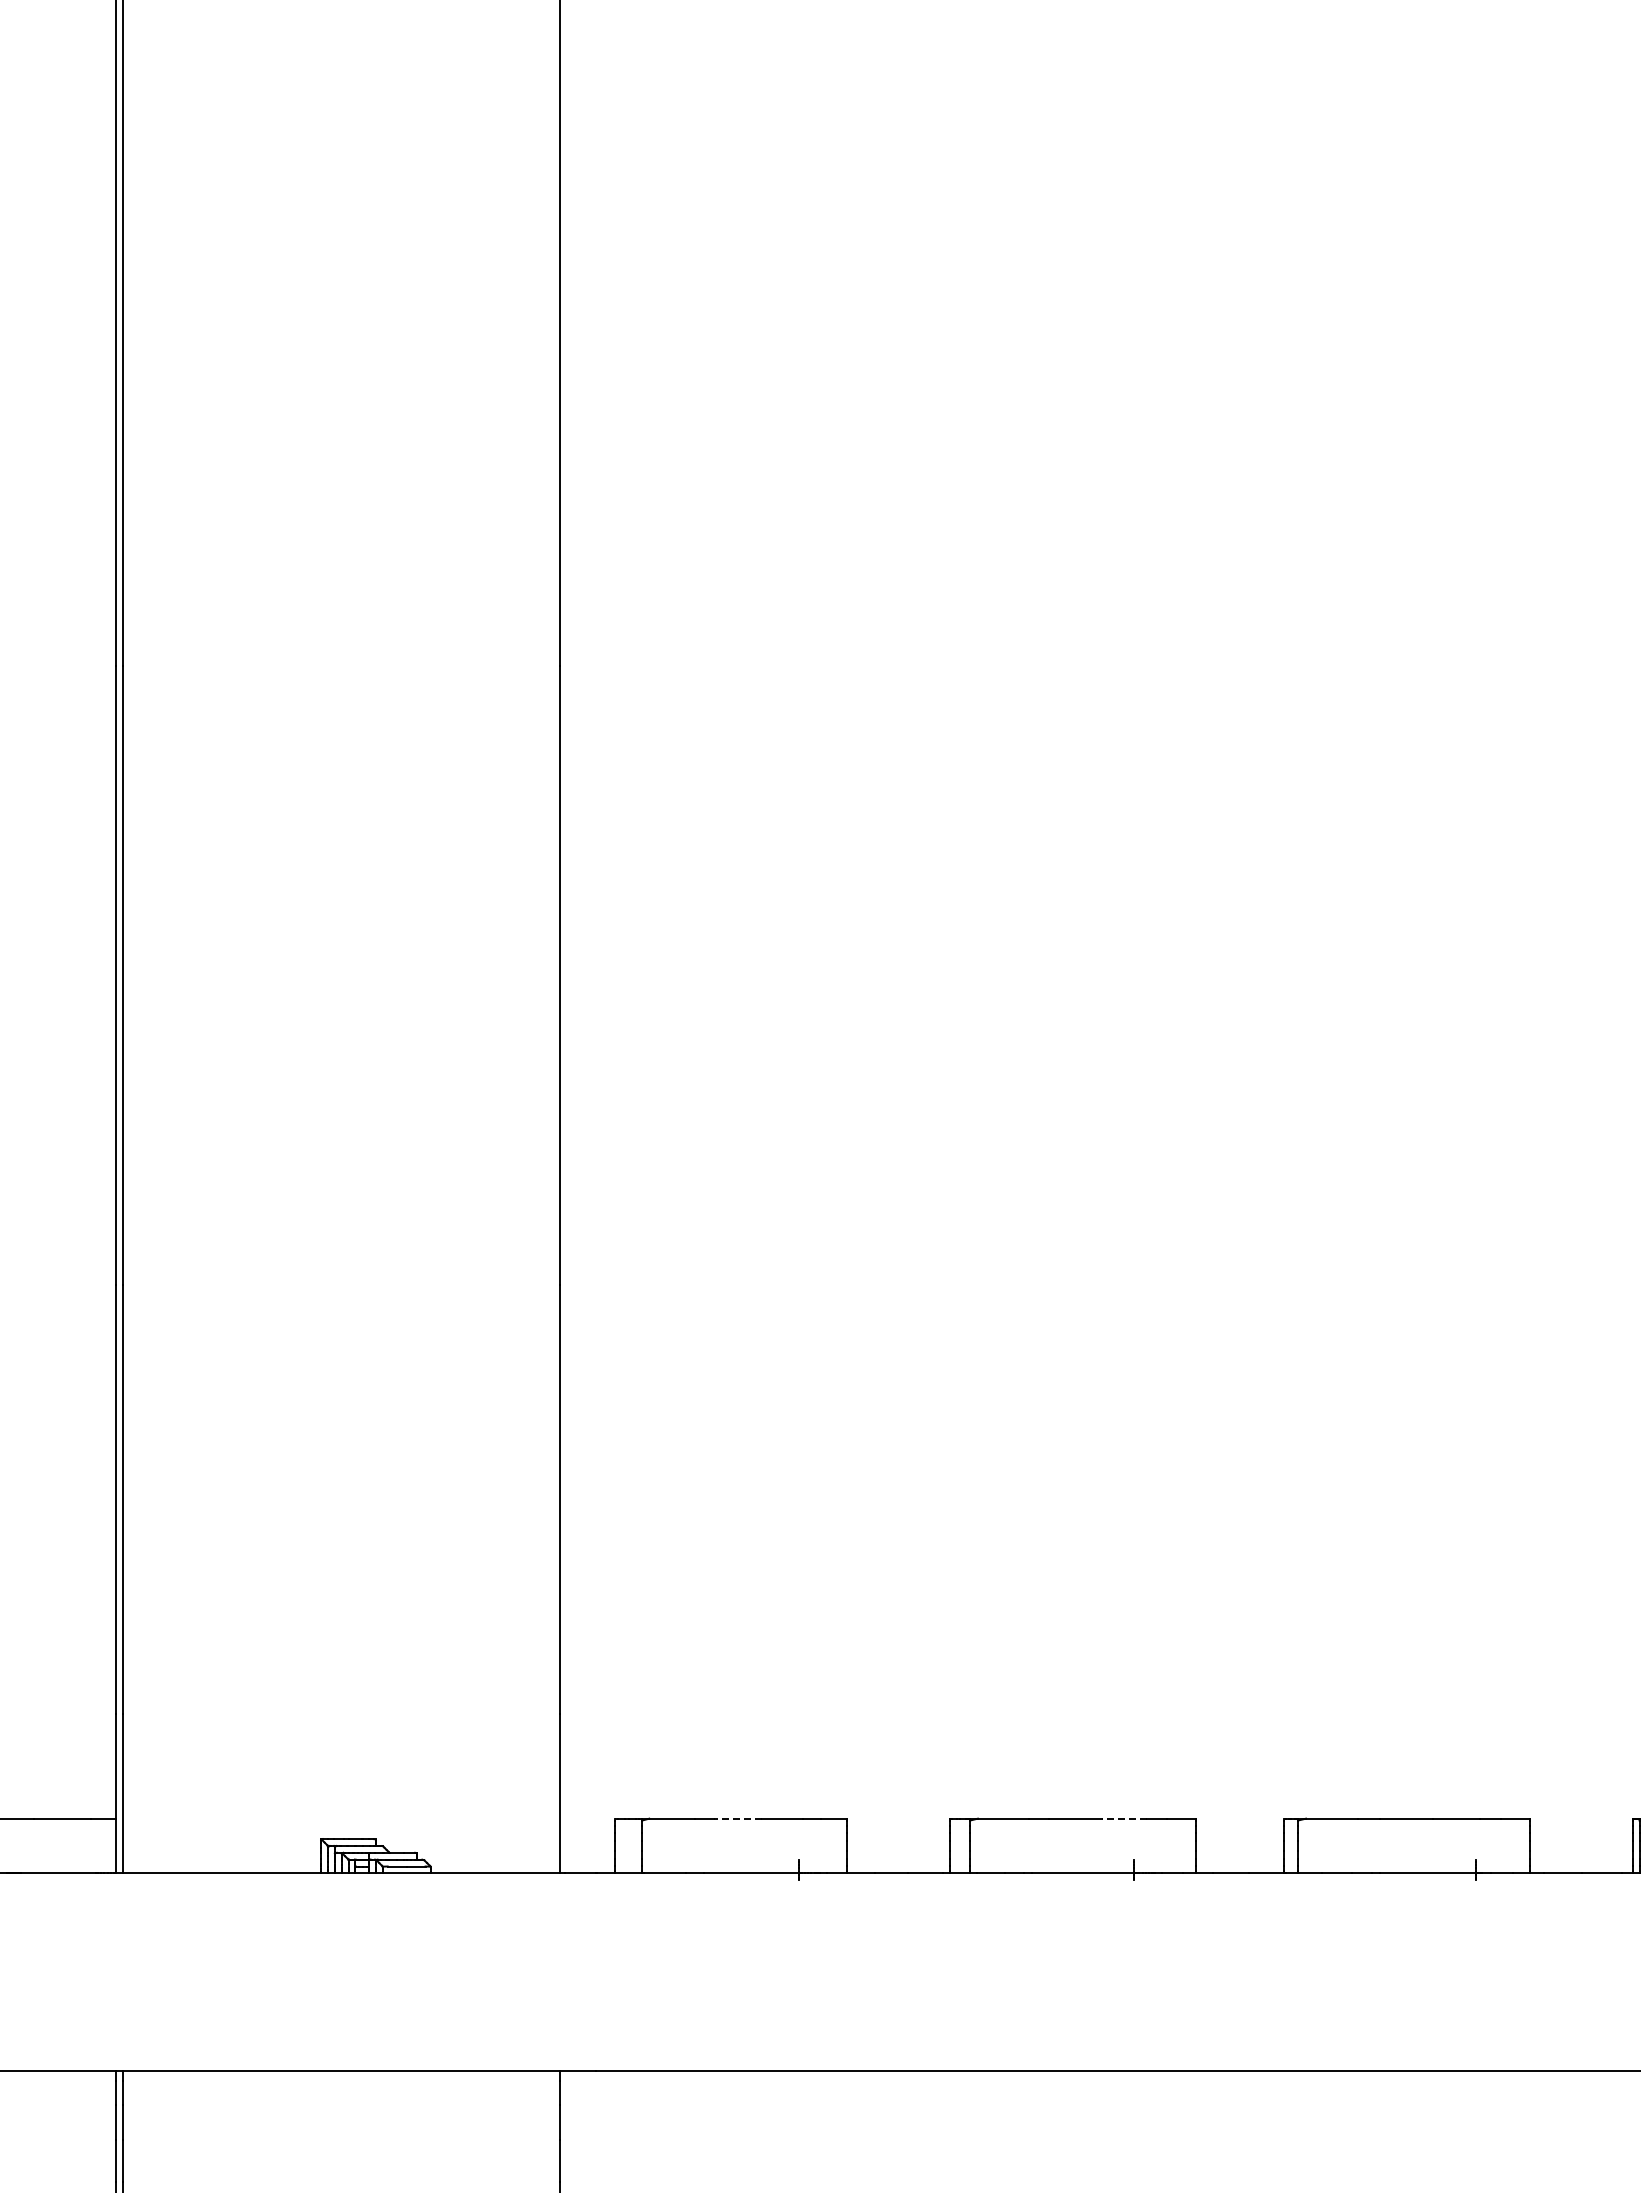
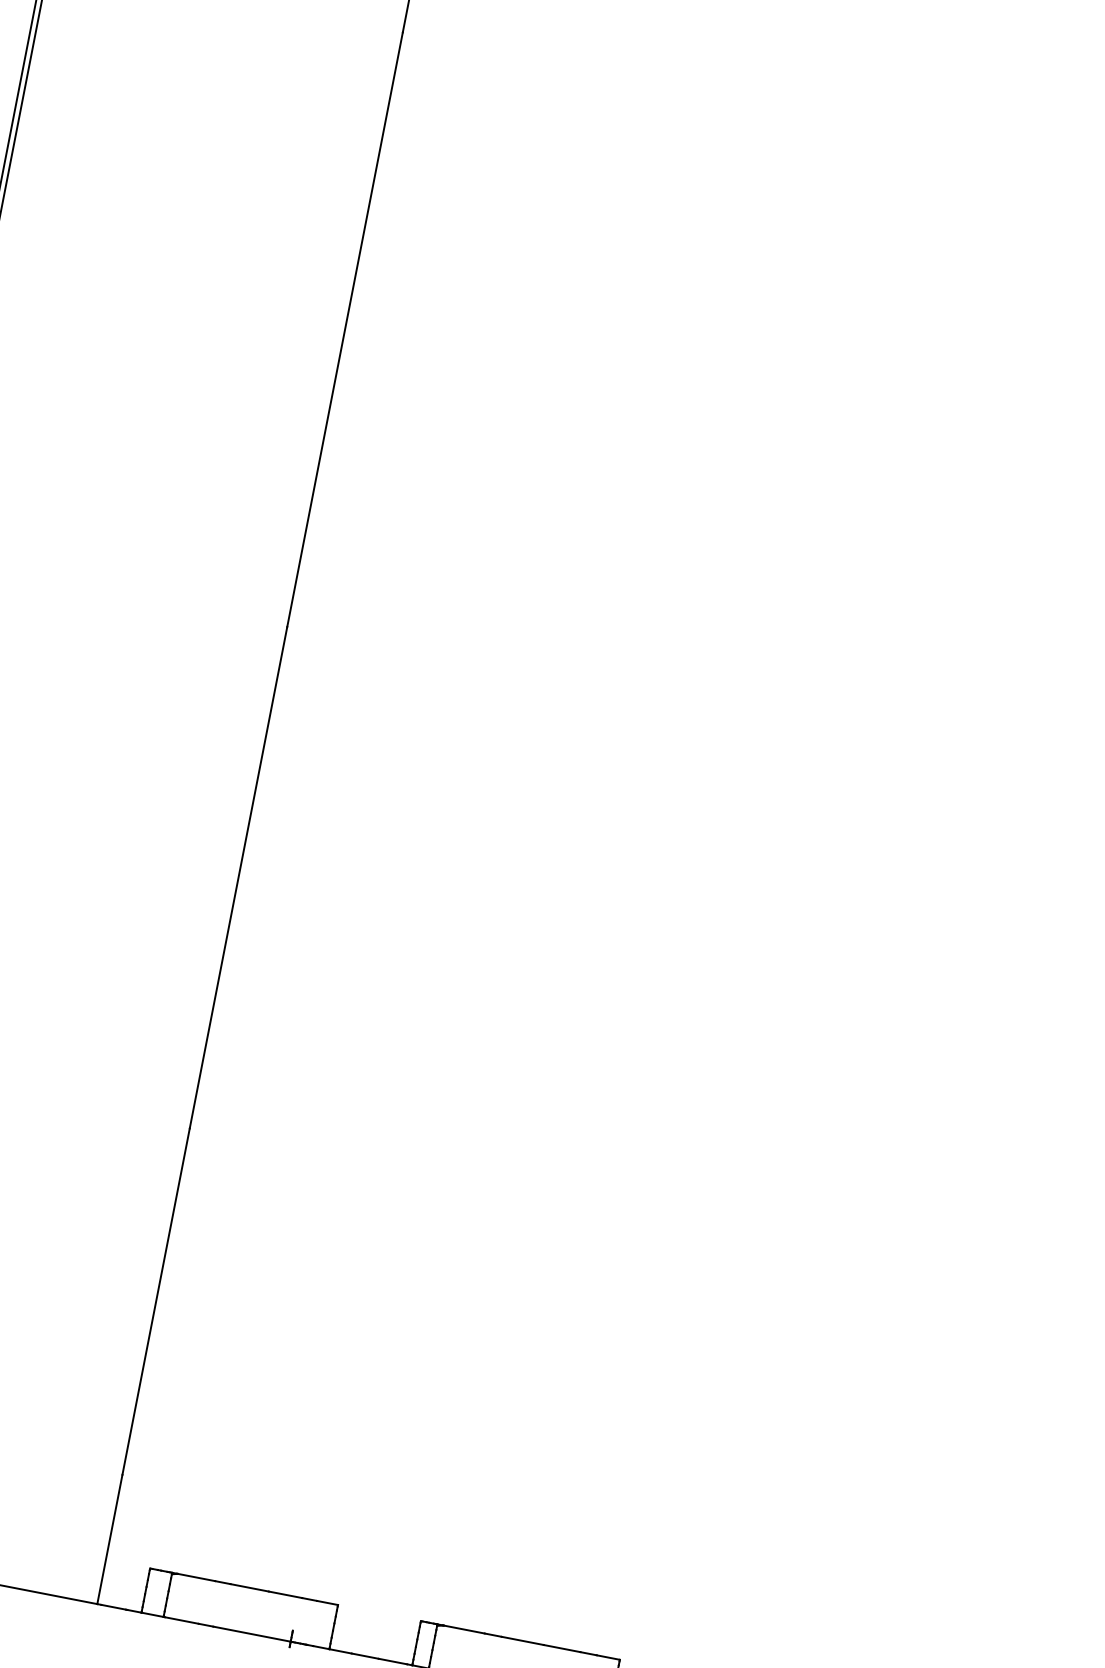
line: (738, 1818) -> (250, 1587), dashed -> solid
line: (1124, 1818) -> (562, 1648), dashed -> solid

